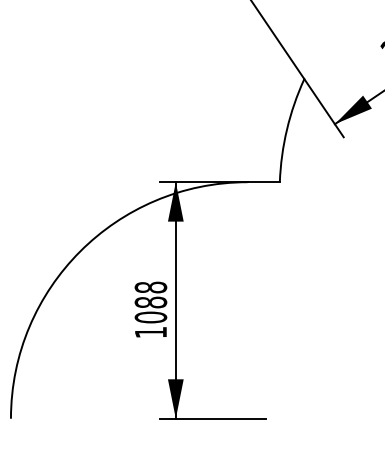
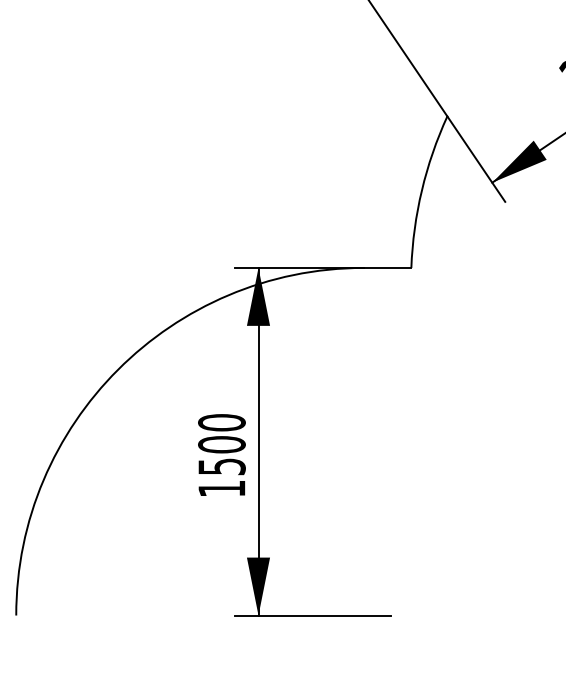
text: (150, 302) -> (221, 444), 1088 -> 1500

